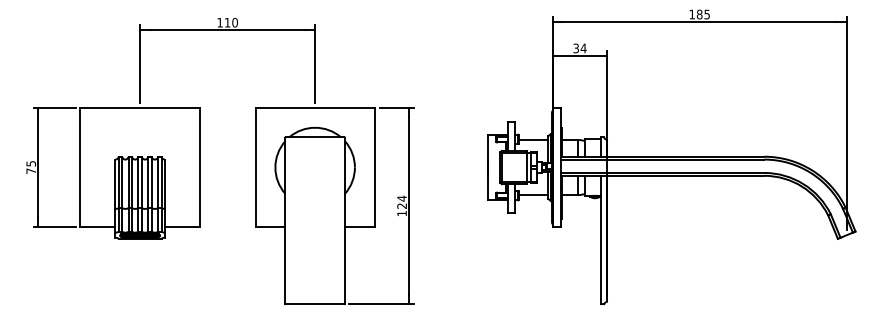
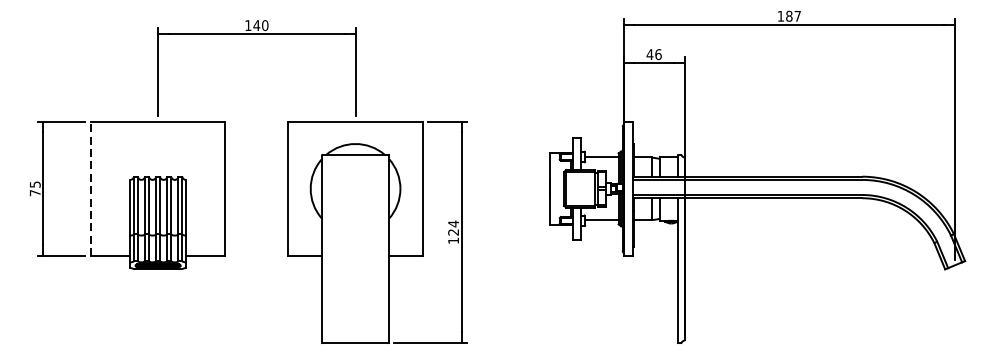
text: (706, 14) -> (796, 16), 185 -> 187
text: (227, 22) -> (256, 25), 110 -> 140
text: (579, 48) -> (653, 54), 34 -> 46
line: (80, 167) -> (90, 188), solid -> dashed

